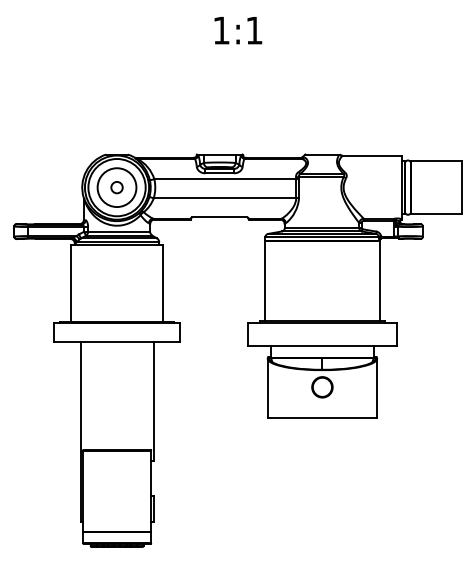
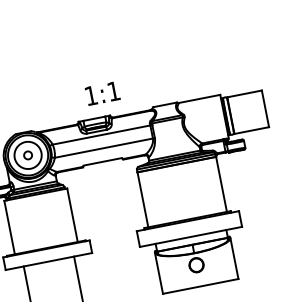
text: (238, 30) -> (102, 93), moved

